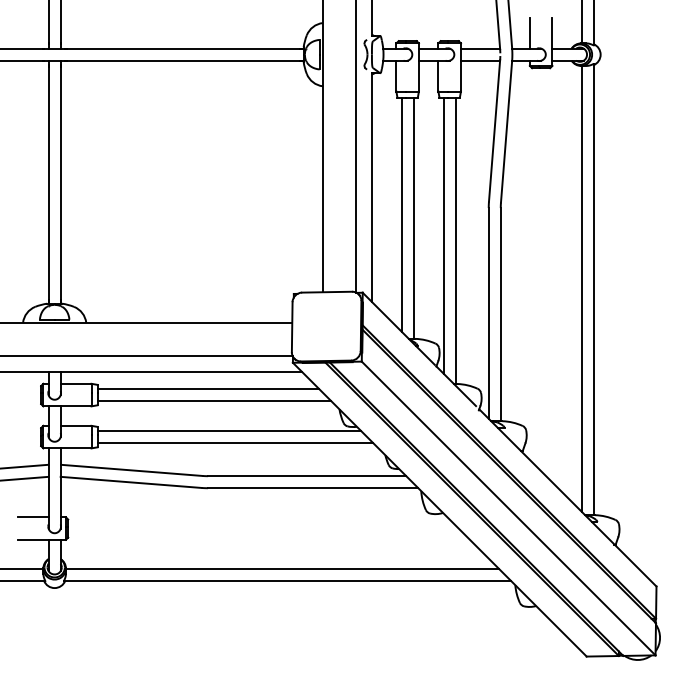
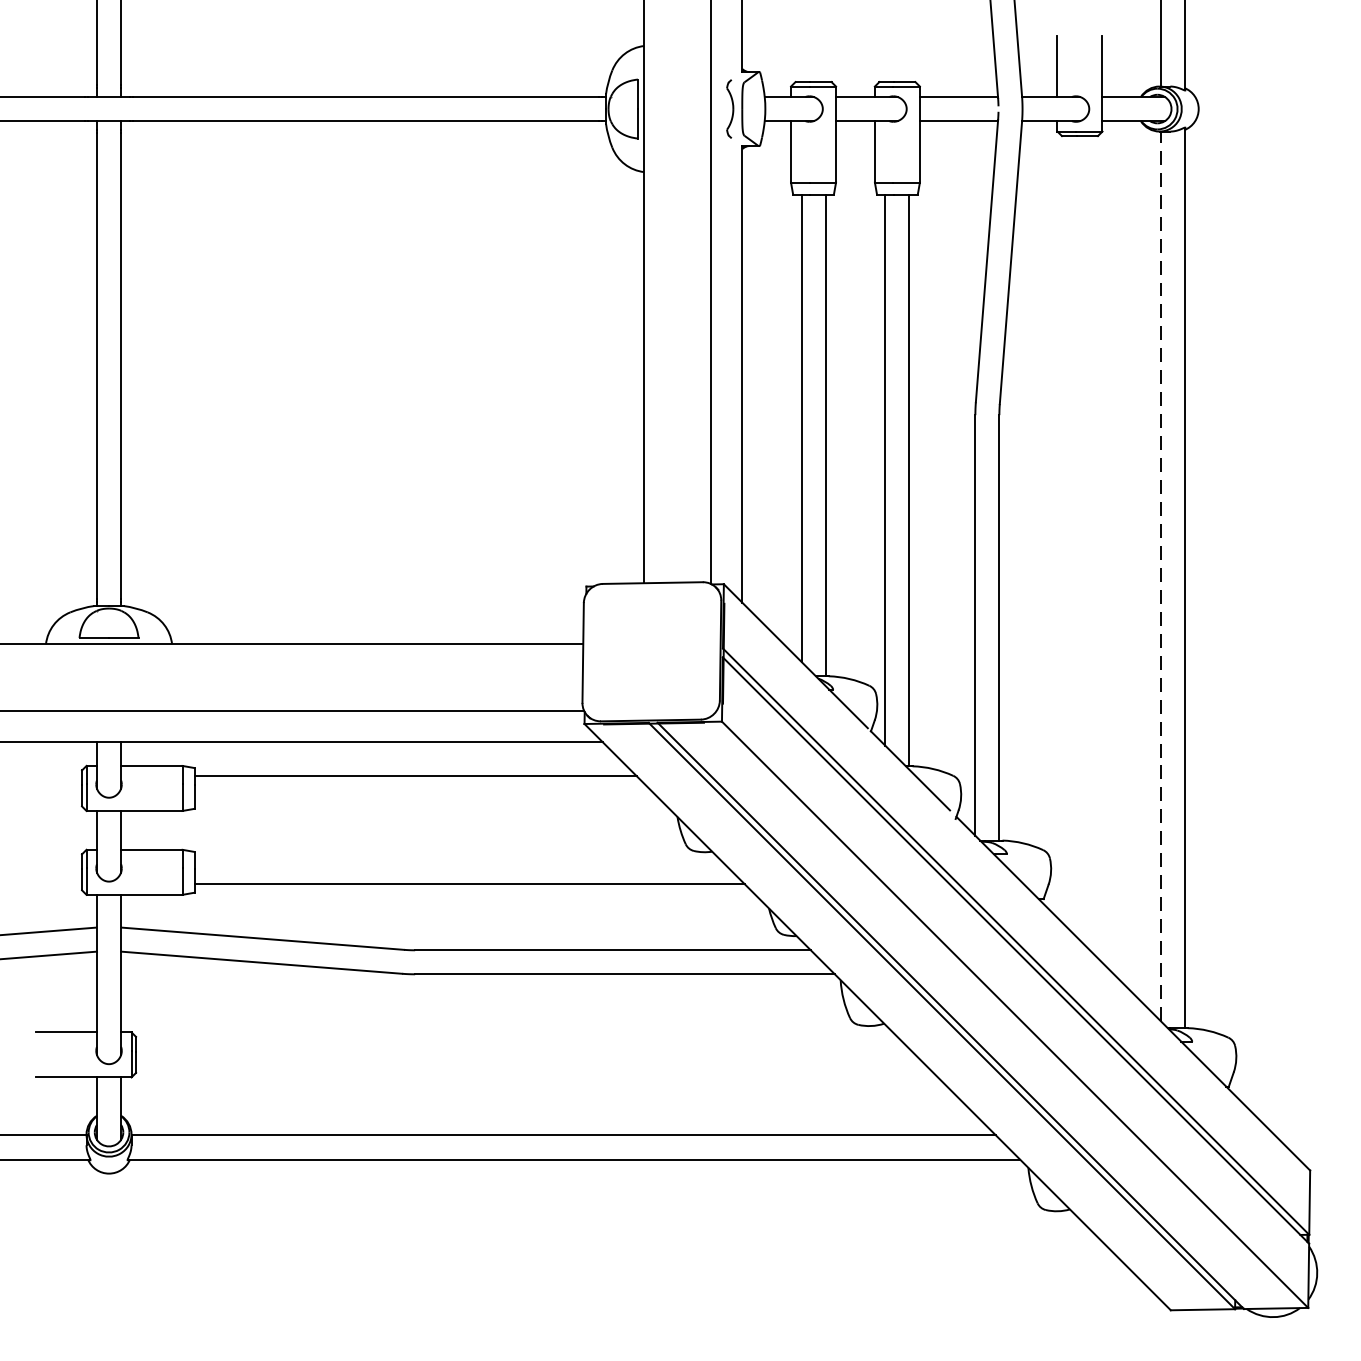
line: (581, 288) -> (1160, 575), solid -> dashed
line: (214, 401) -> (428, 801), removed
line: (229, 431) -> (457, 861), removed

